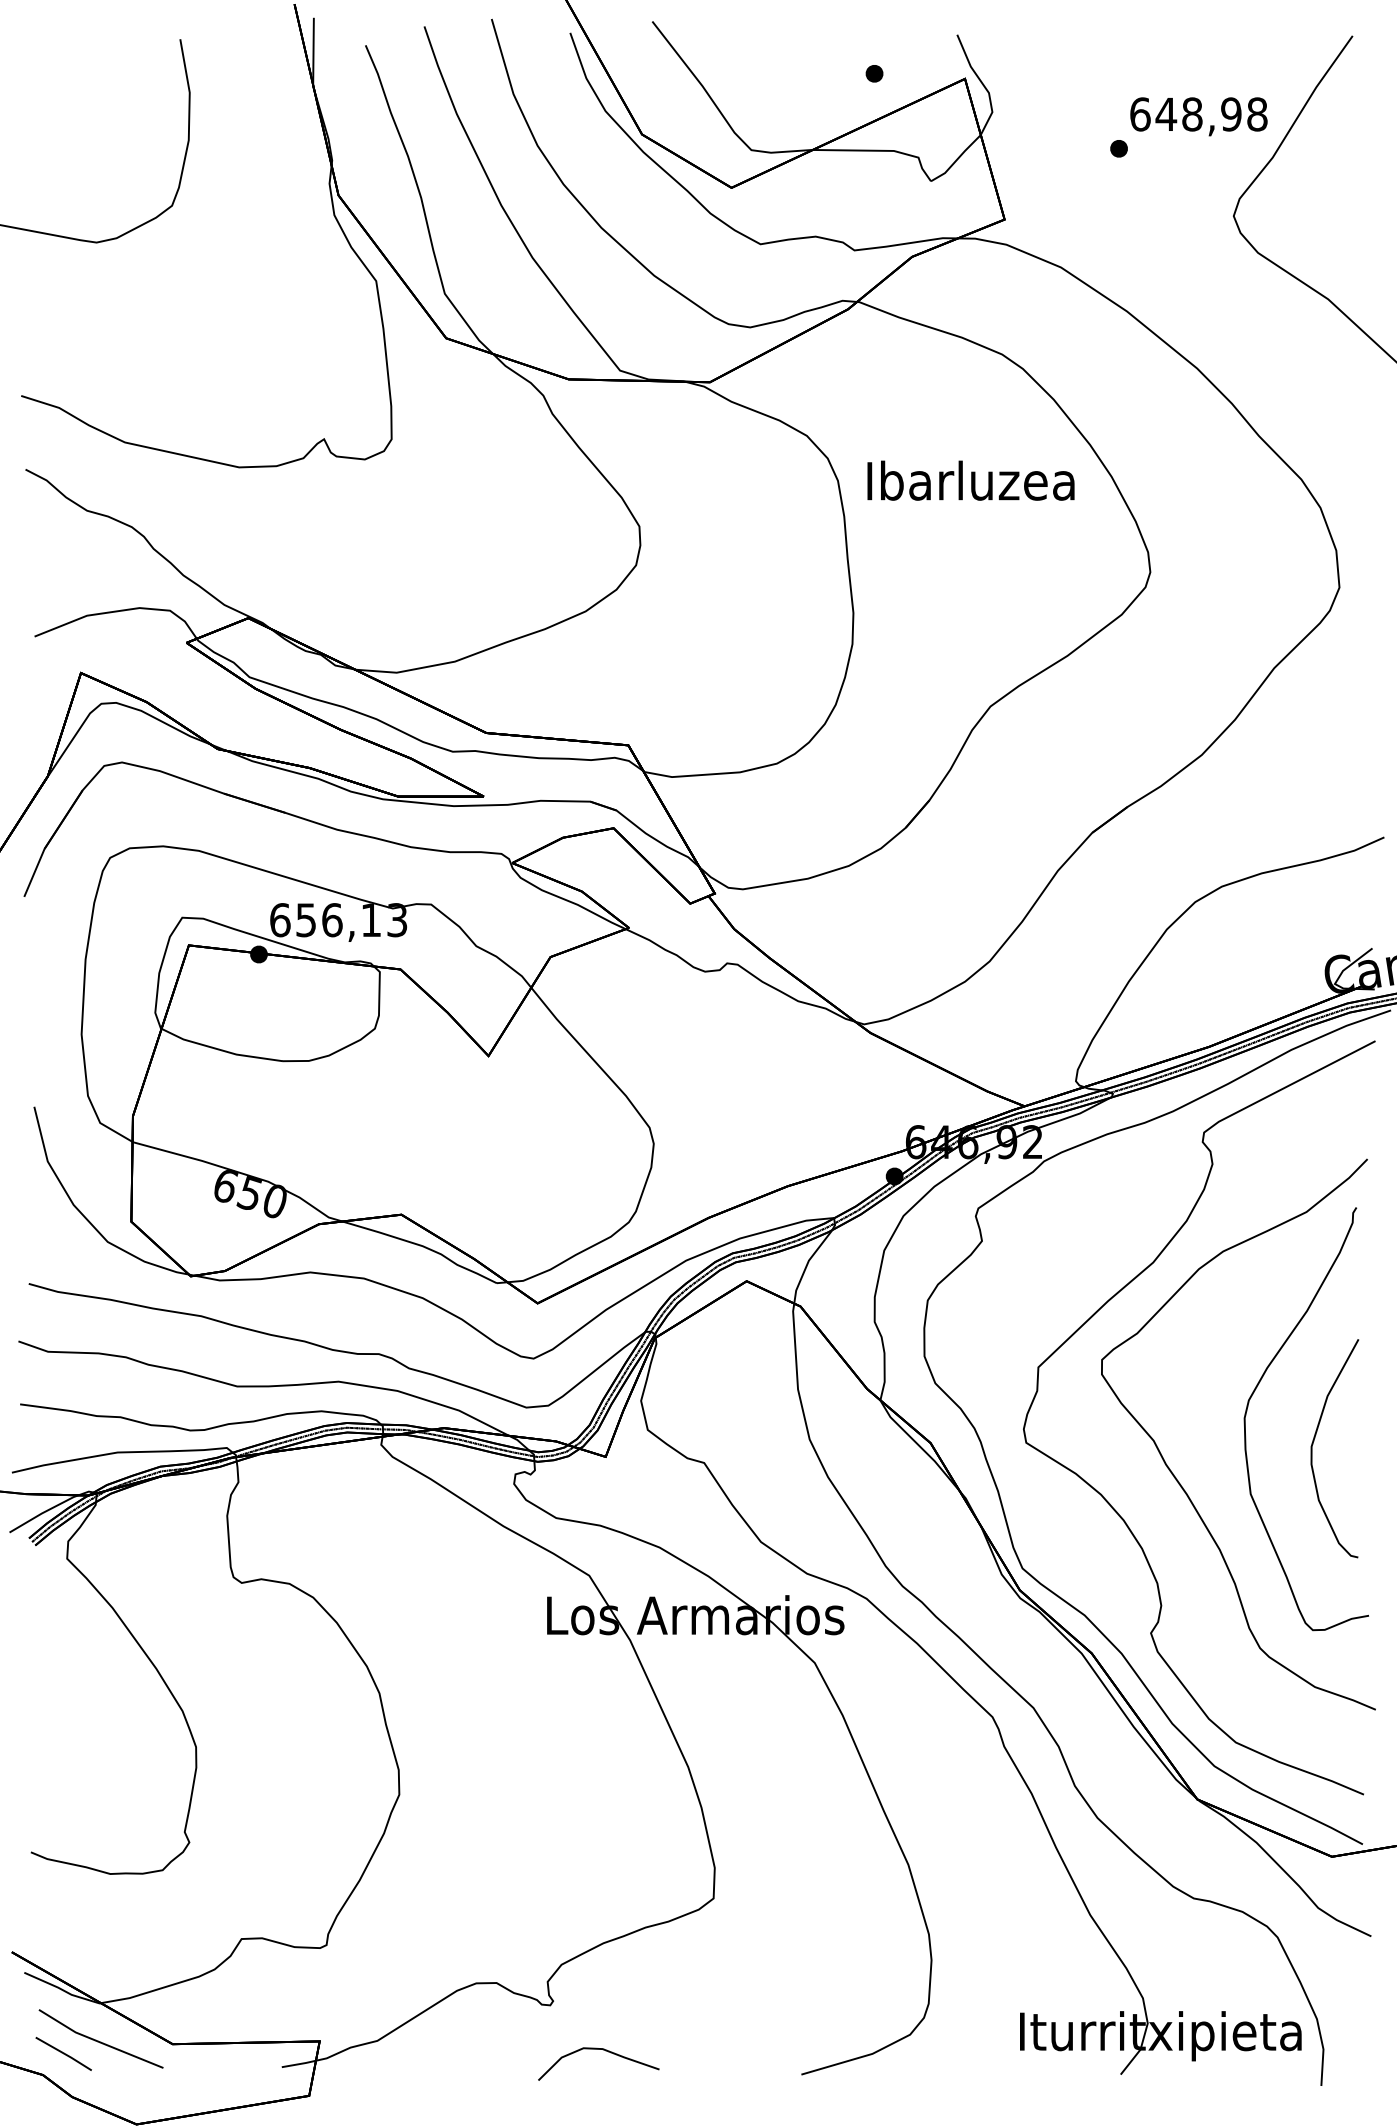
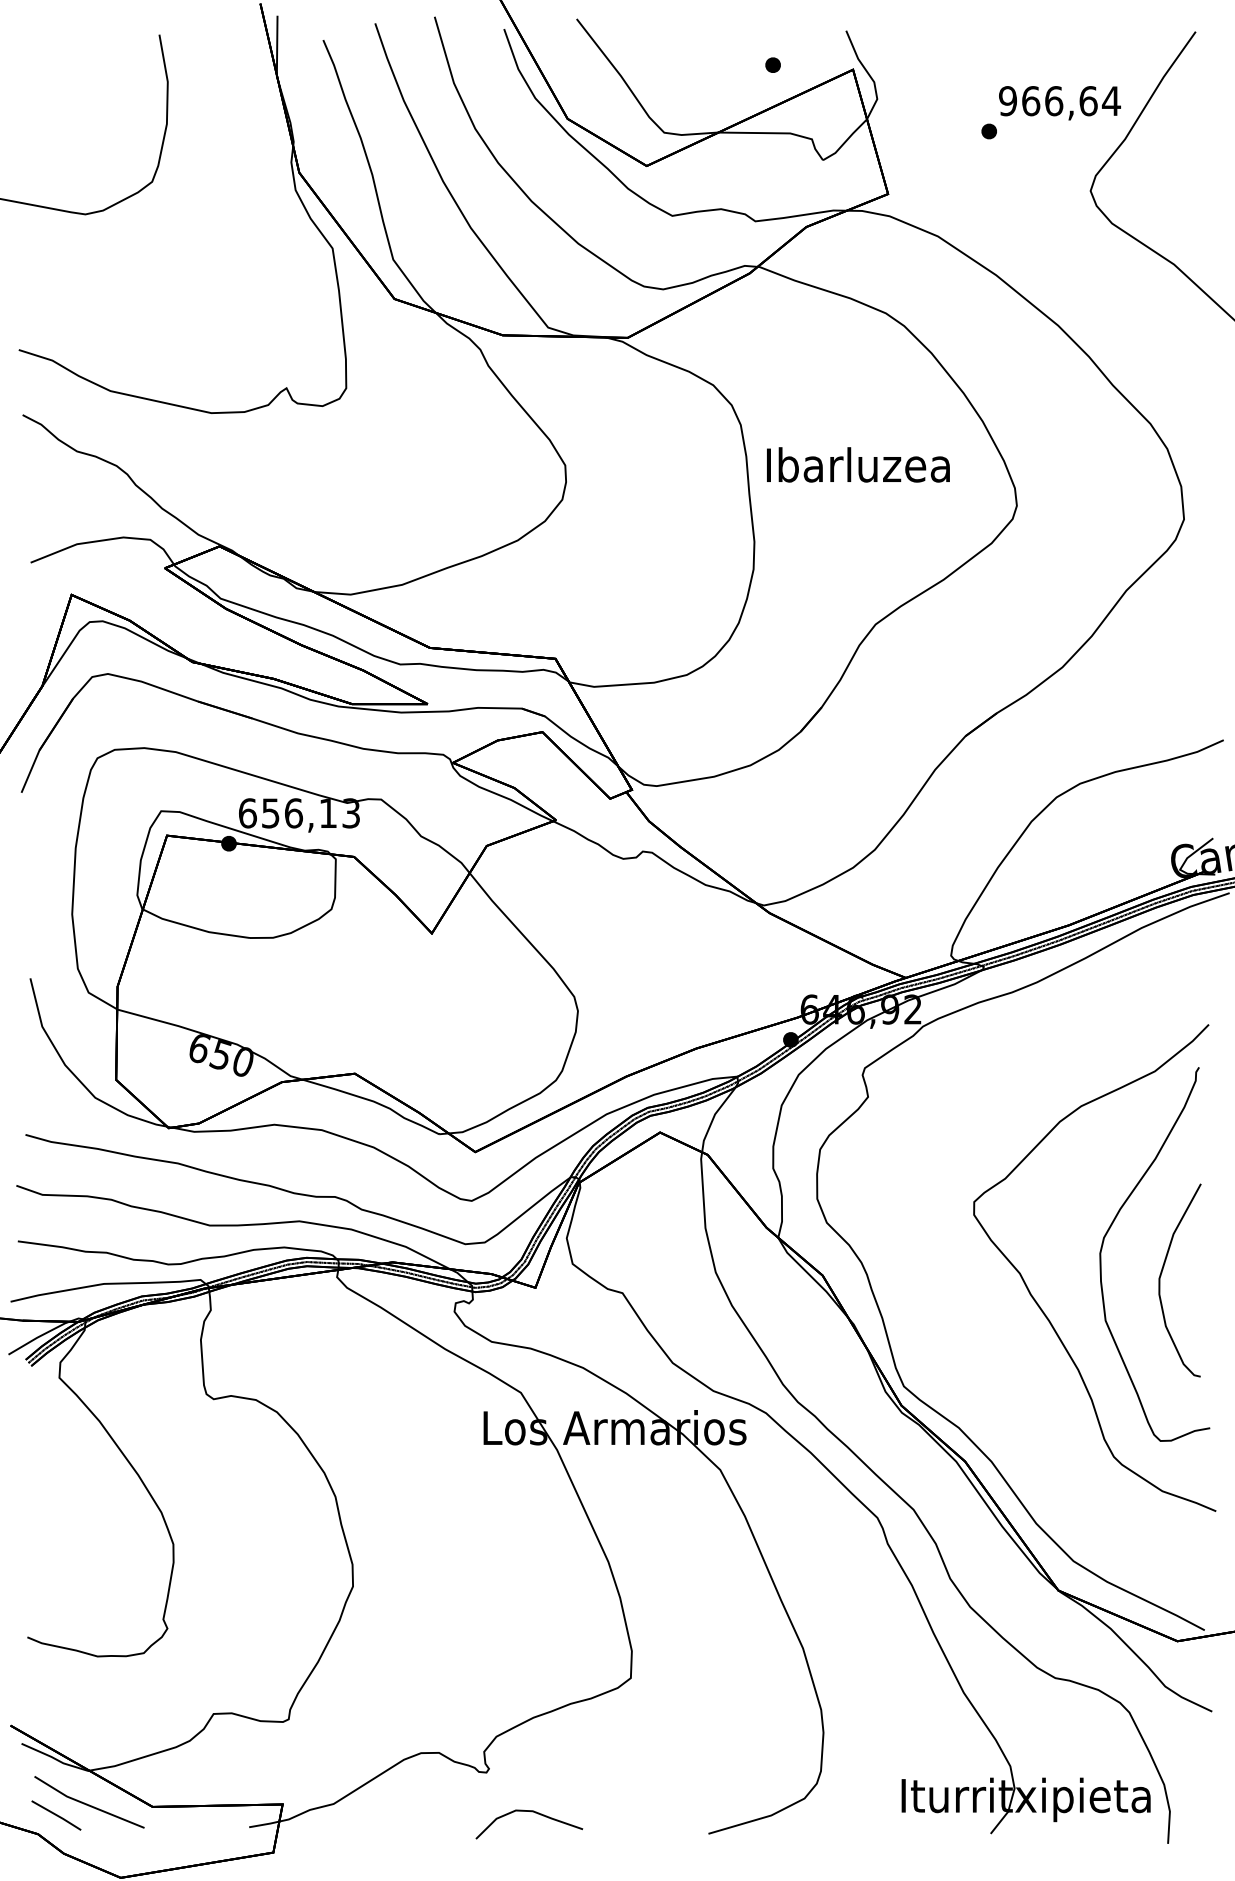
text: (1199, 114) -> (1060, 101), 648,98 -> 966,64
text: (971, 480) -> (858, 464), moved
part: (1110, 1502) -> (981, 1328), removed

